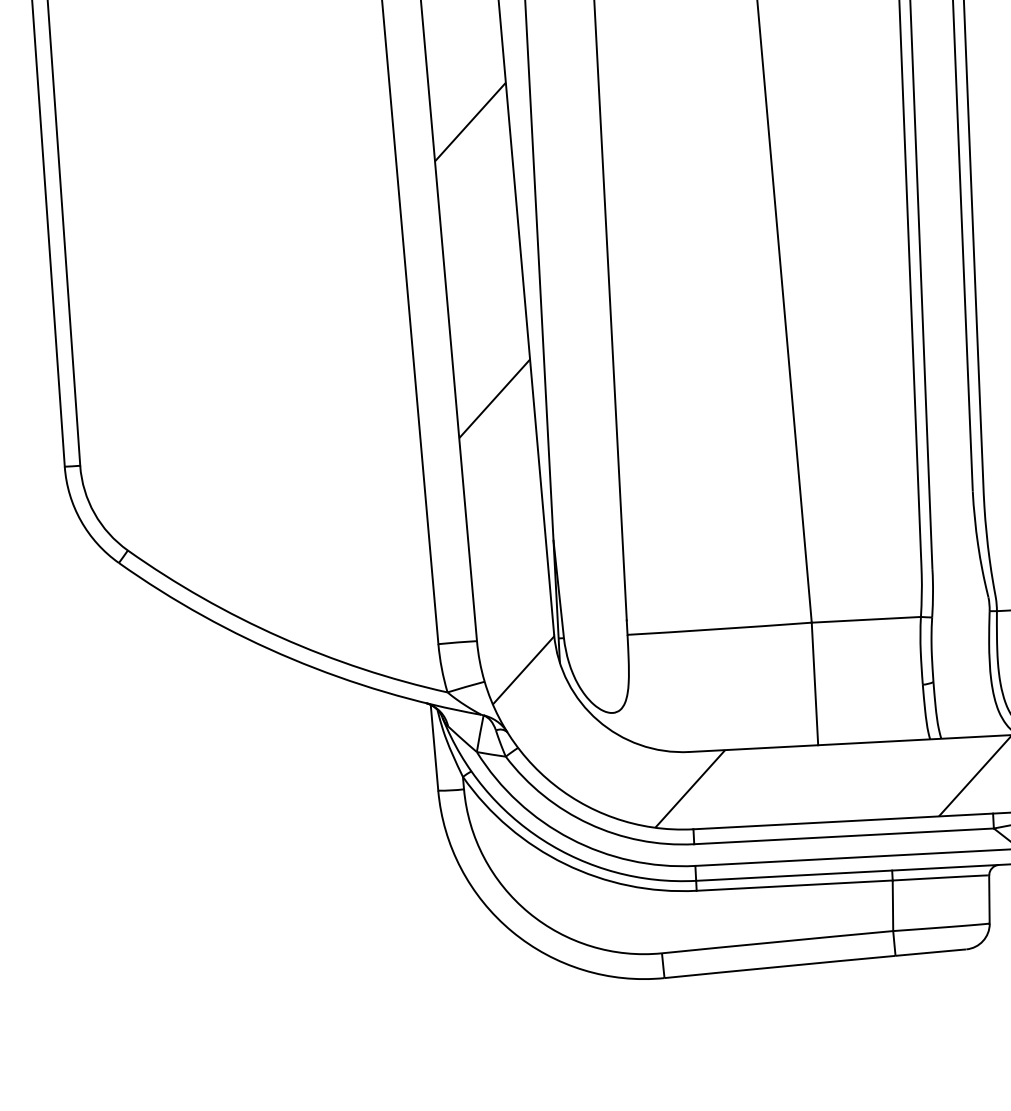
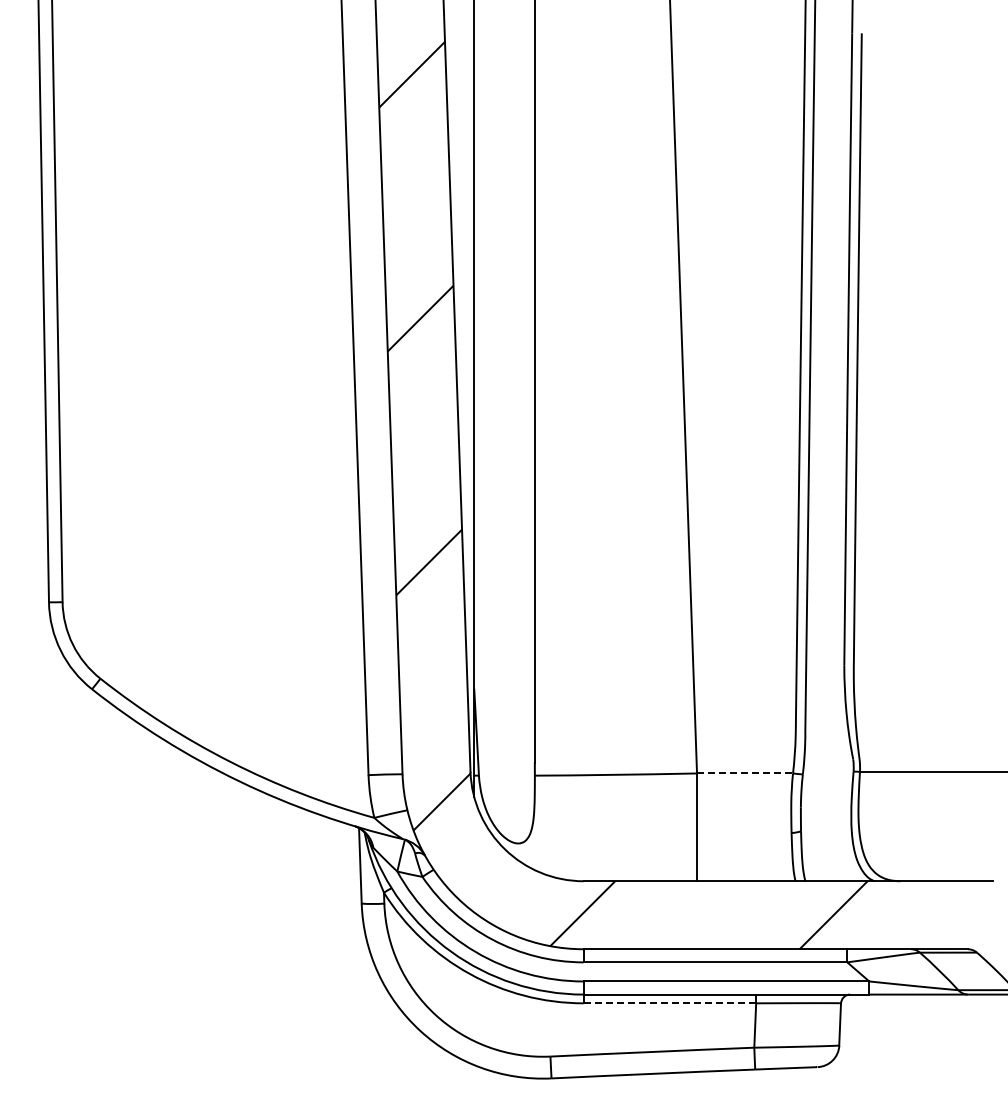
line: (866, 619) -> (745, 773), solid -> dashed
line: (794, 885) -> (669, 1003), solid -> dashed

